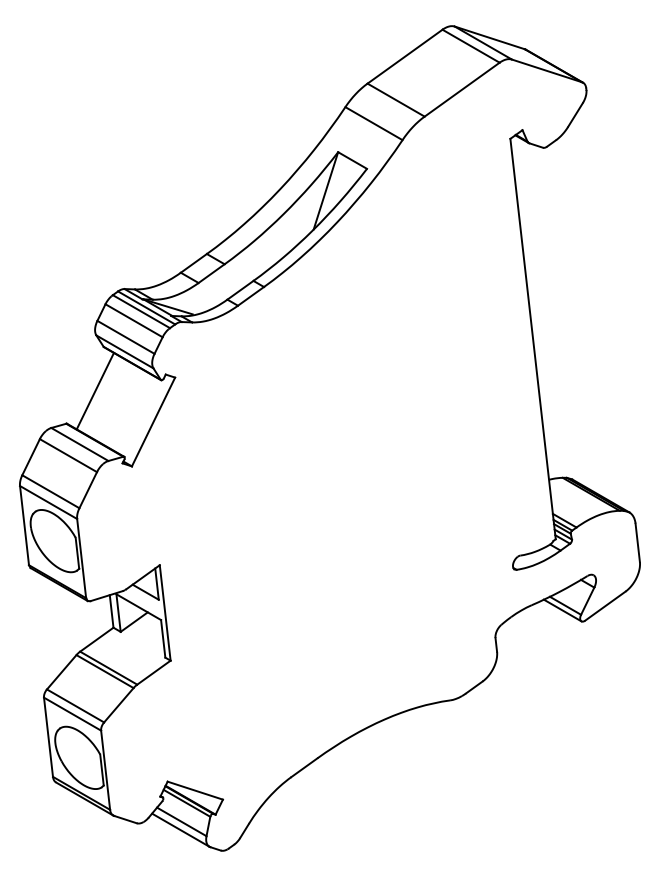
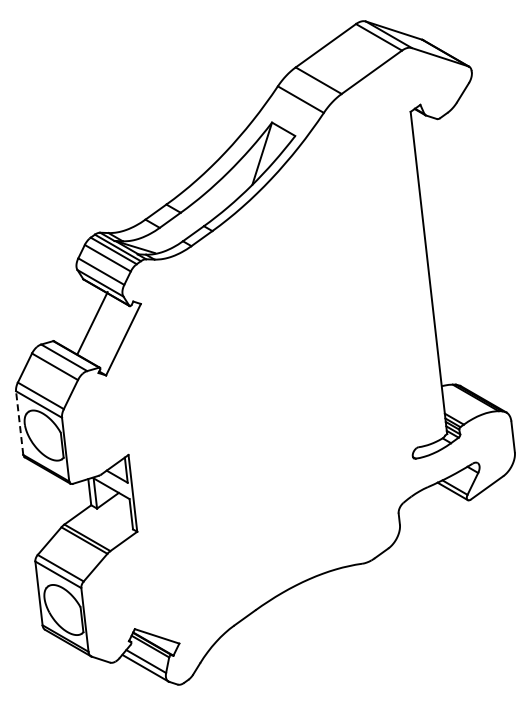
line: (95, 390) -> (92, 322), moved
line: (24, 524) -> (19, 422), solid -> dashed

